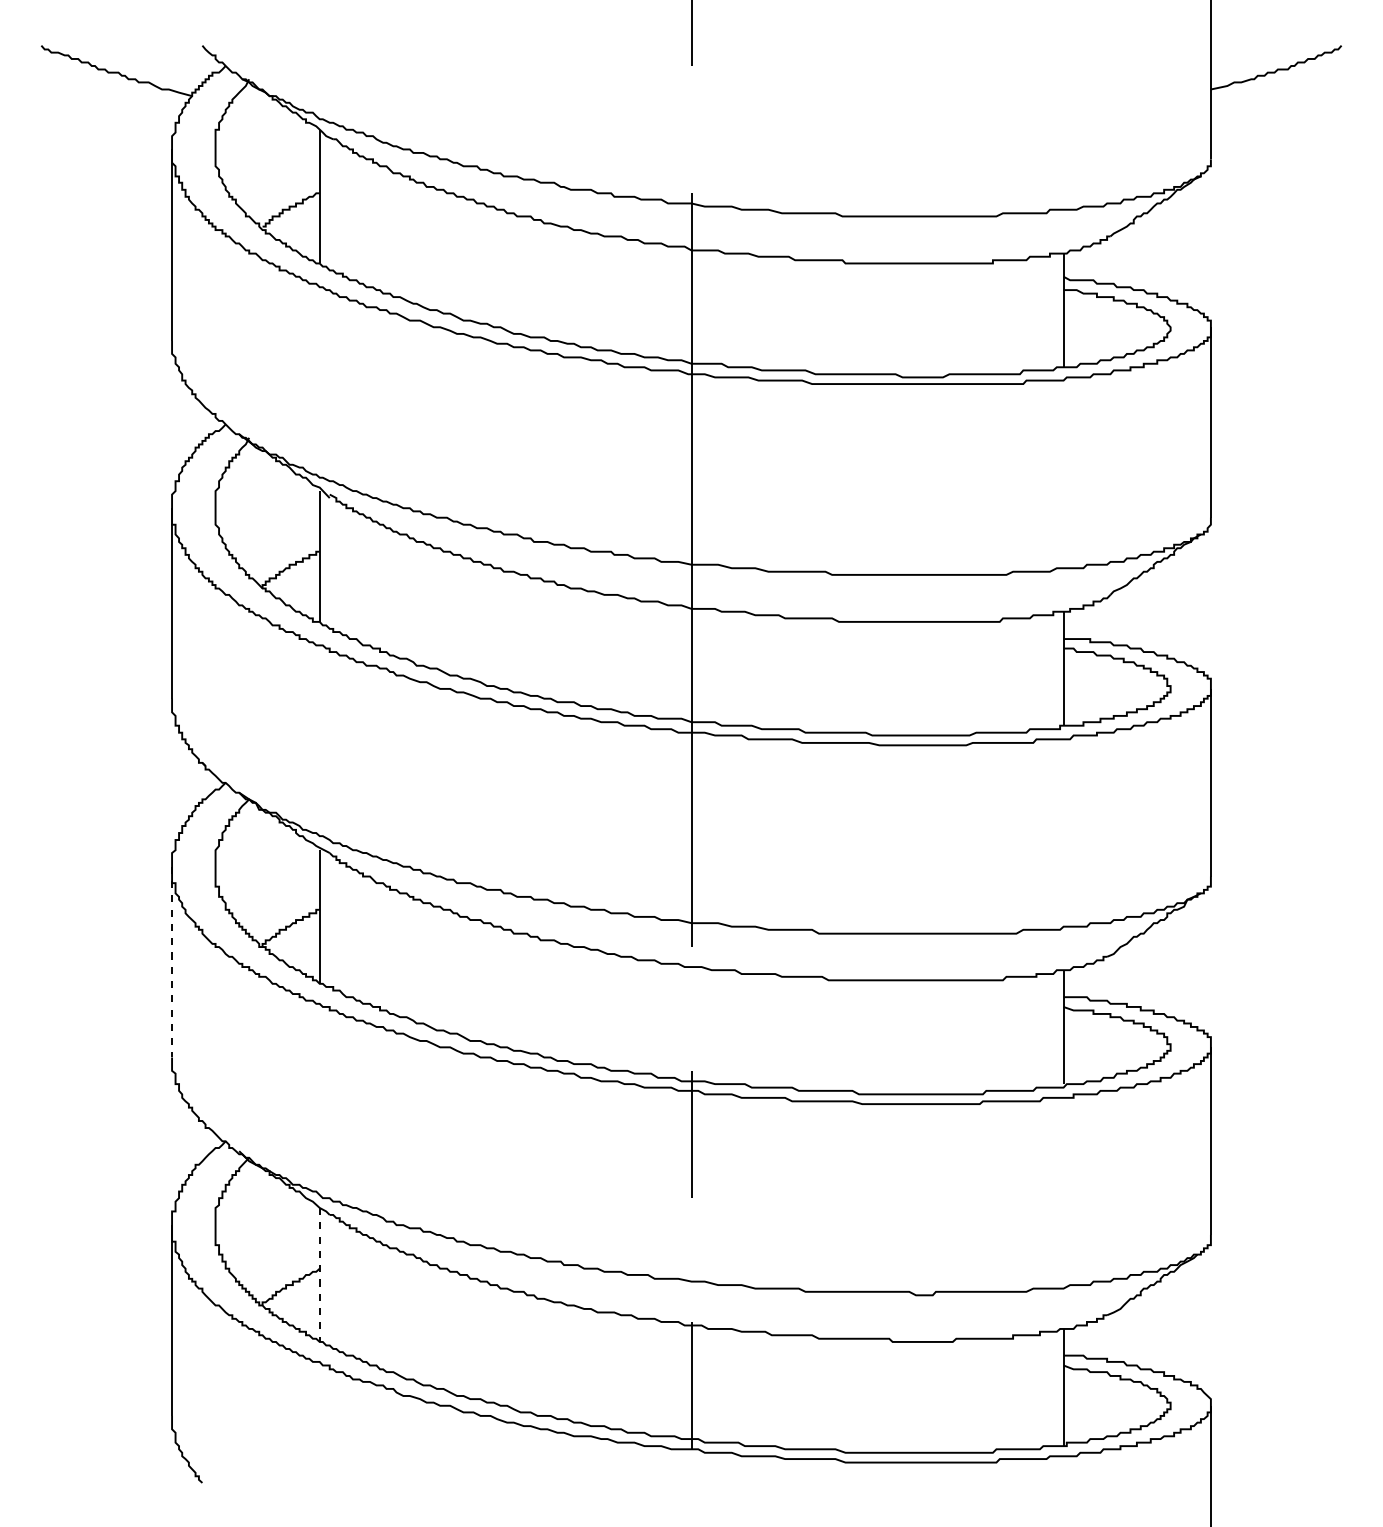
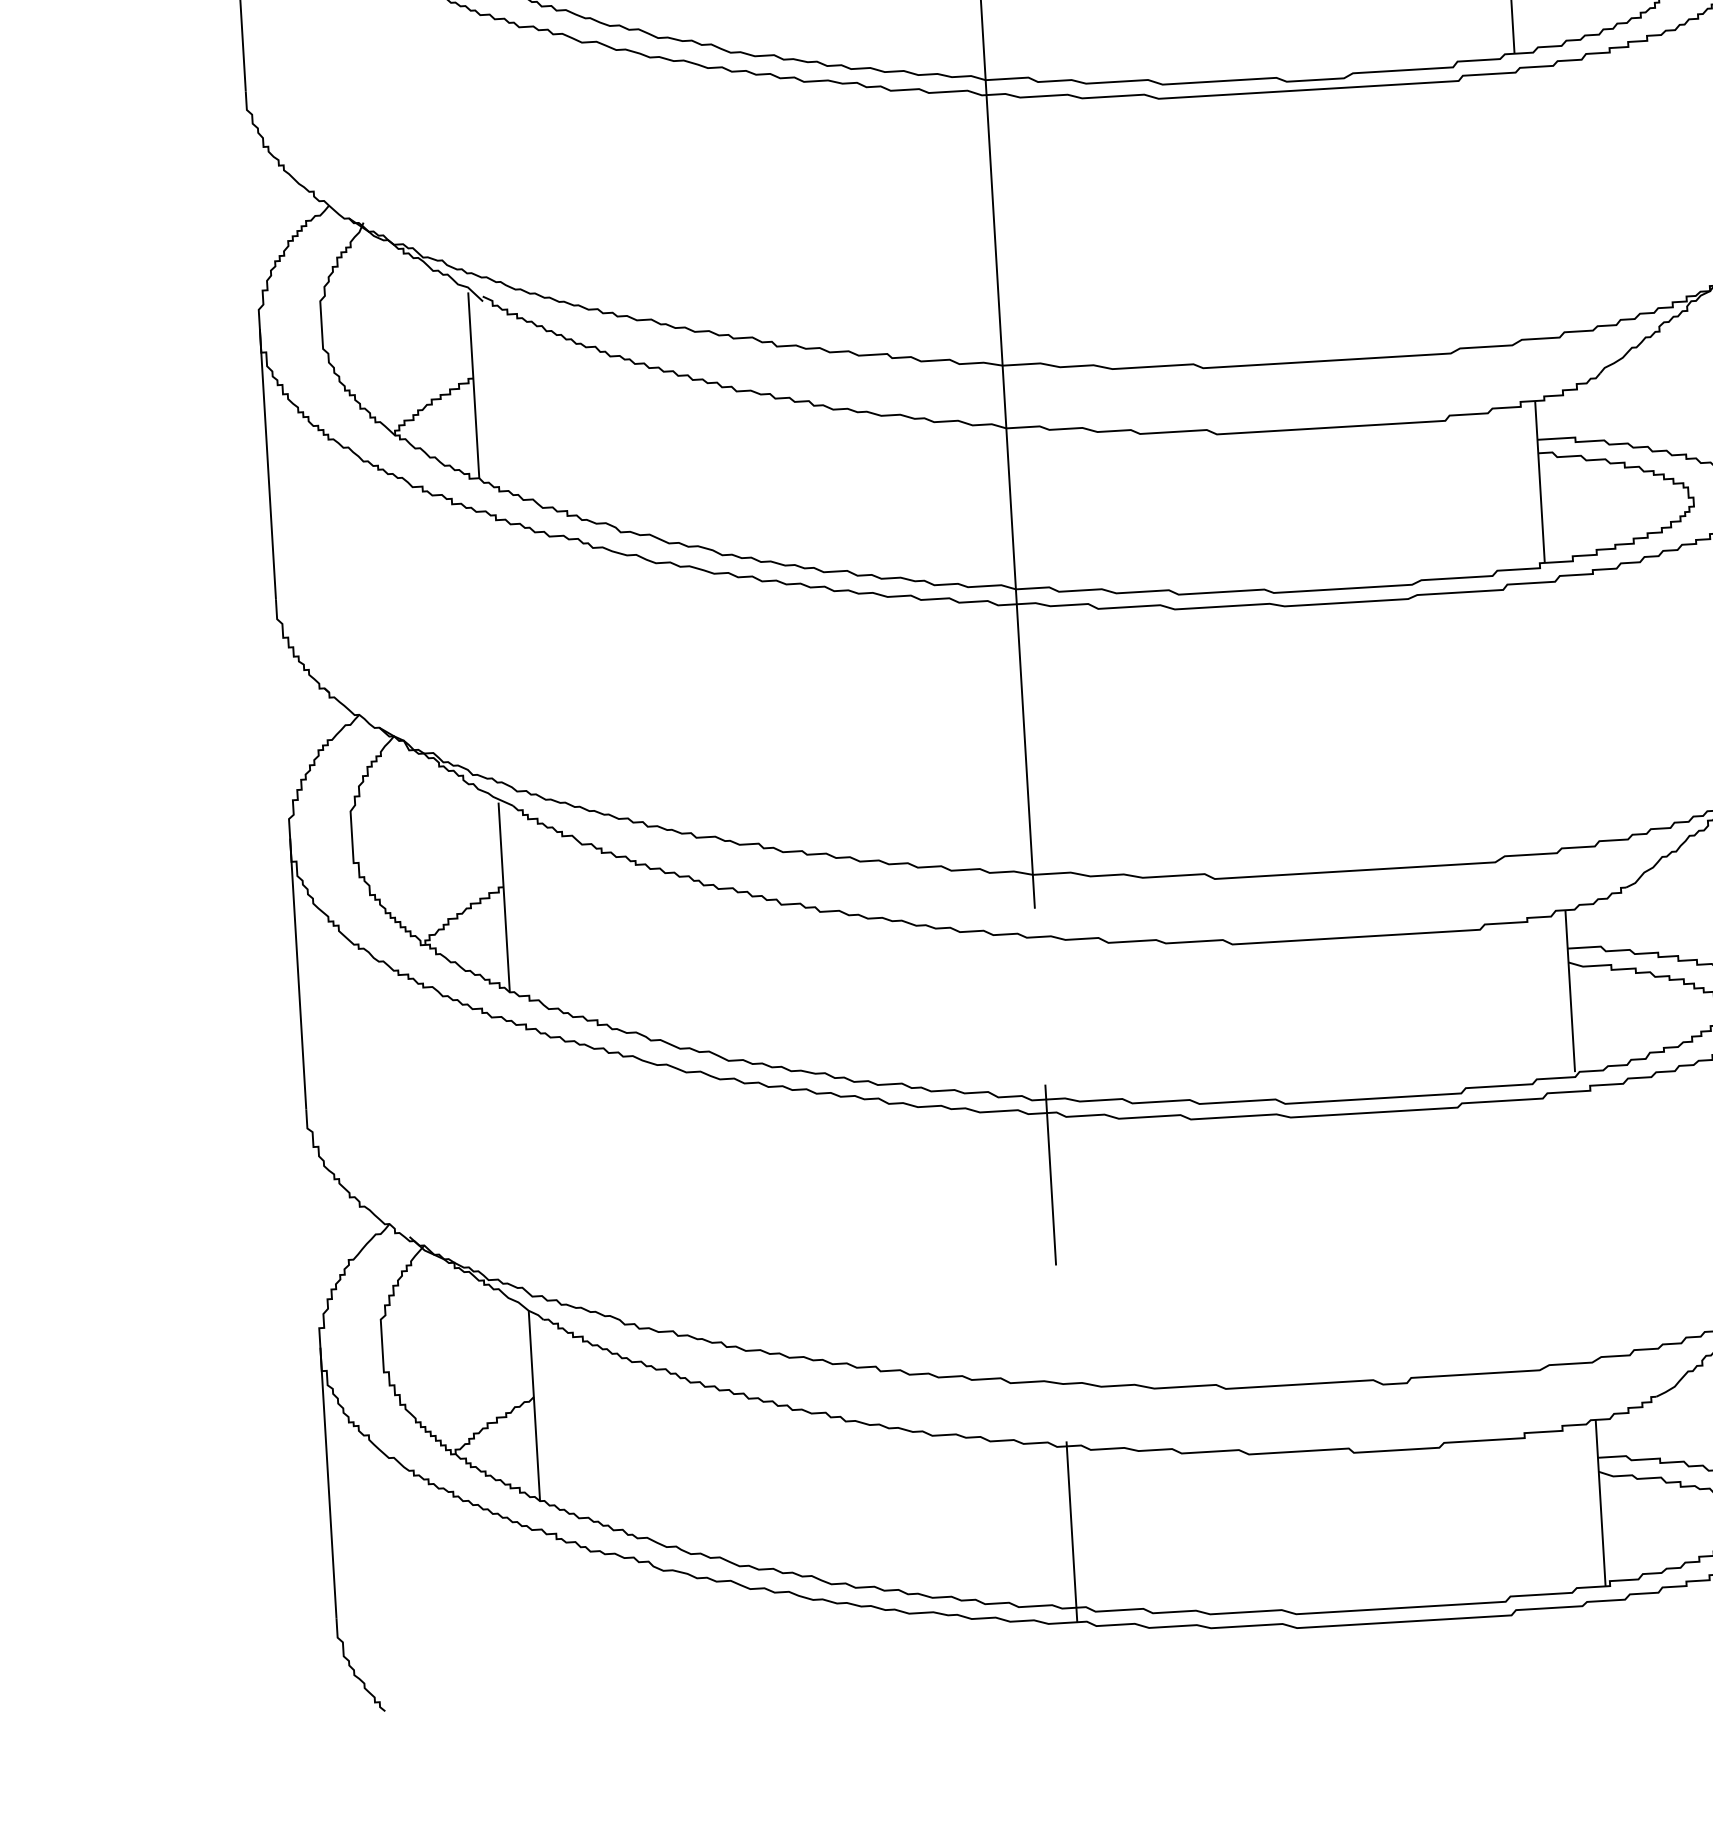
line: (172, 962) -> (298, 974), dashed -> solid
line: (319, 1275) -> (534, 1406), dashed -> solid

